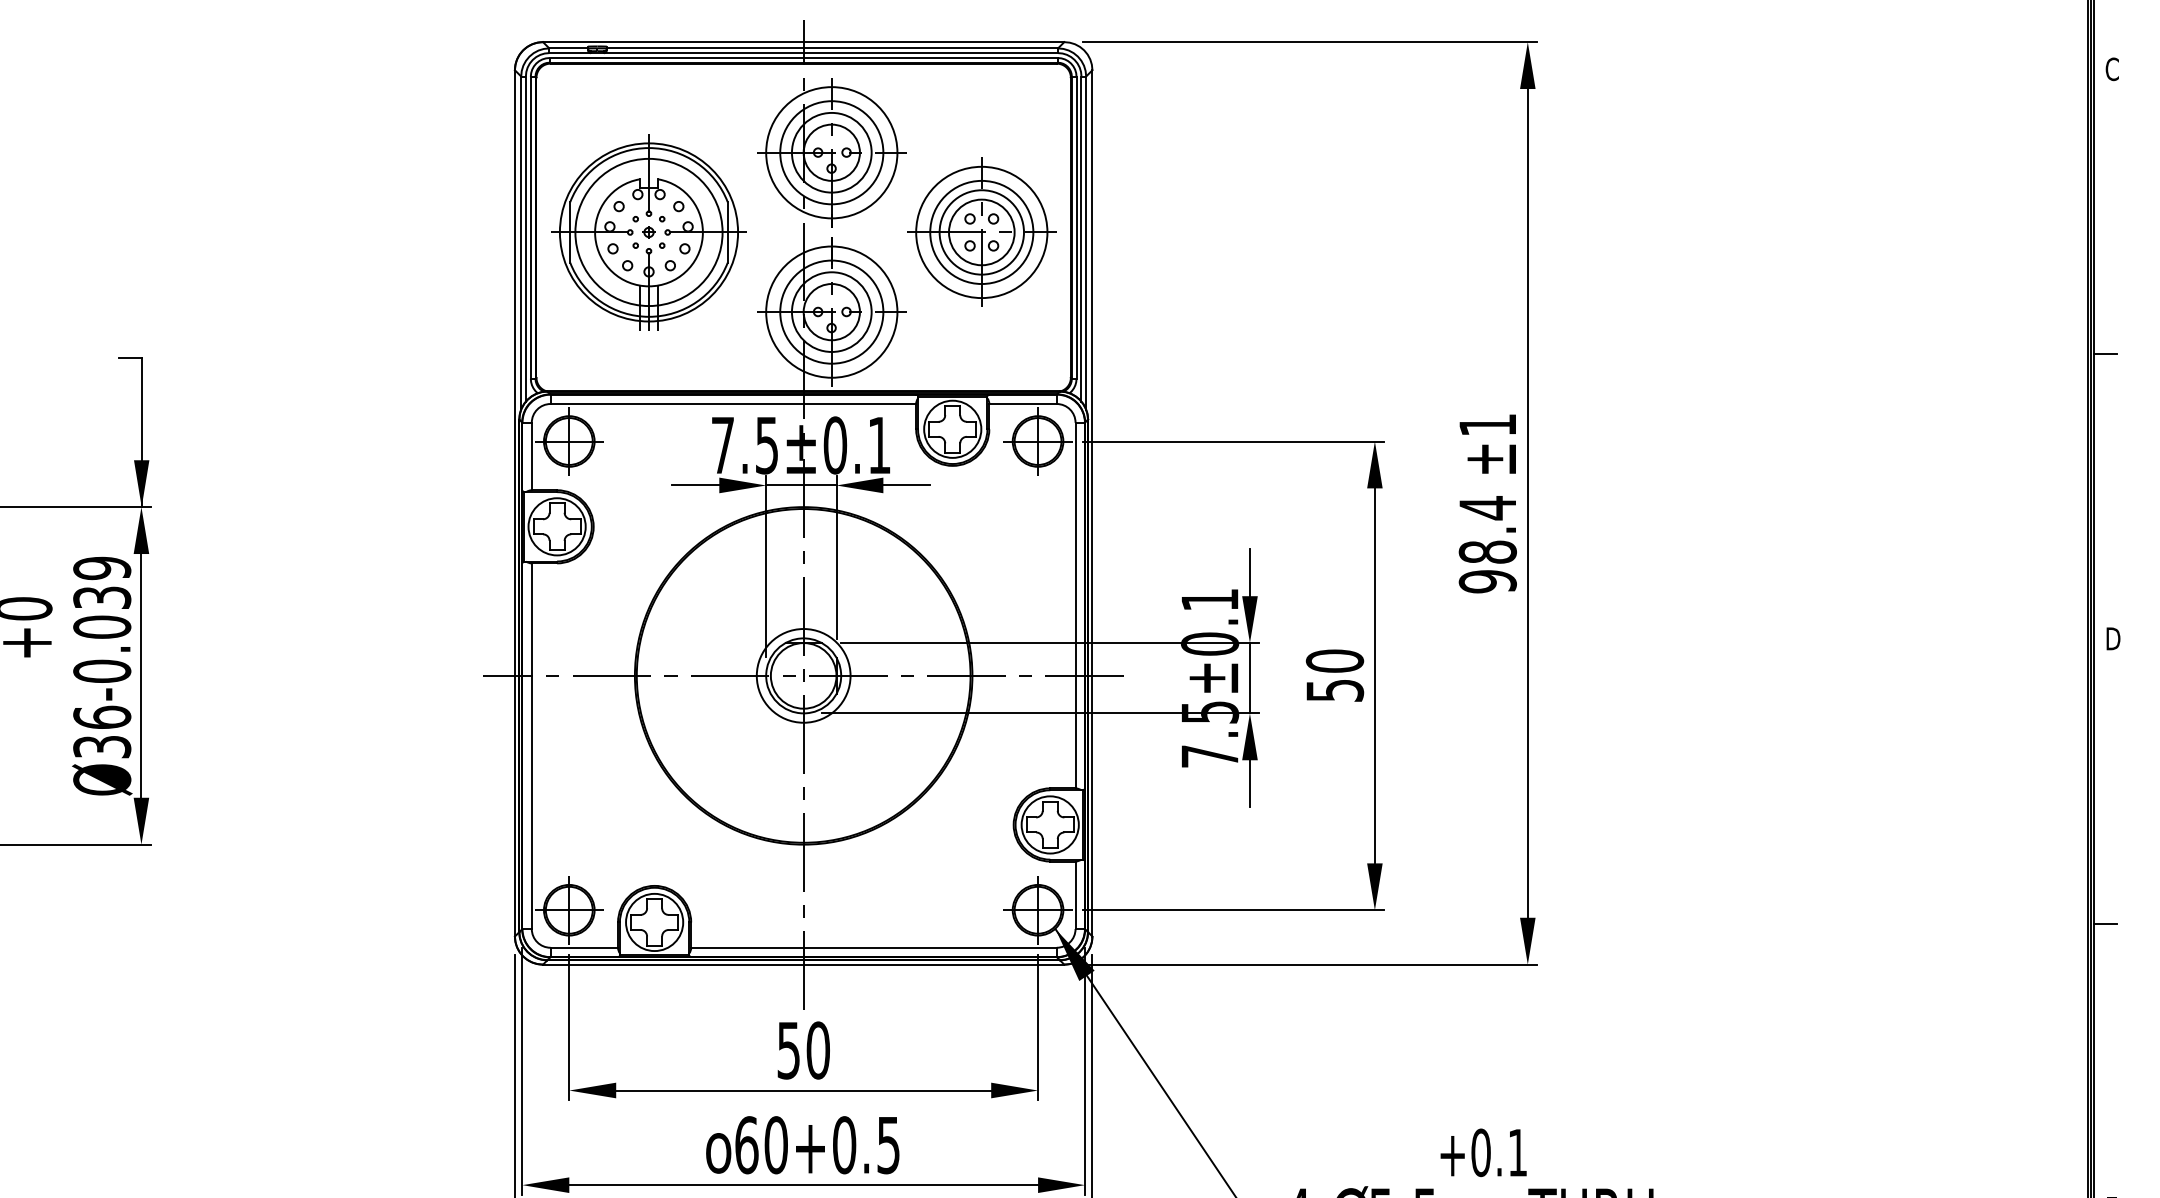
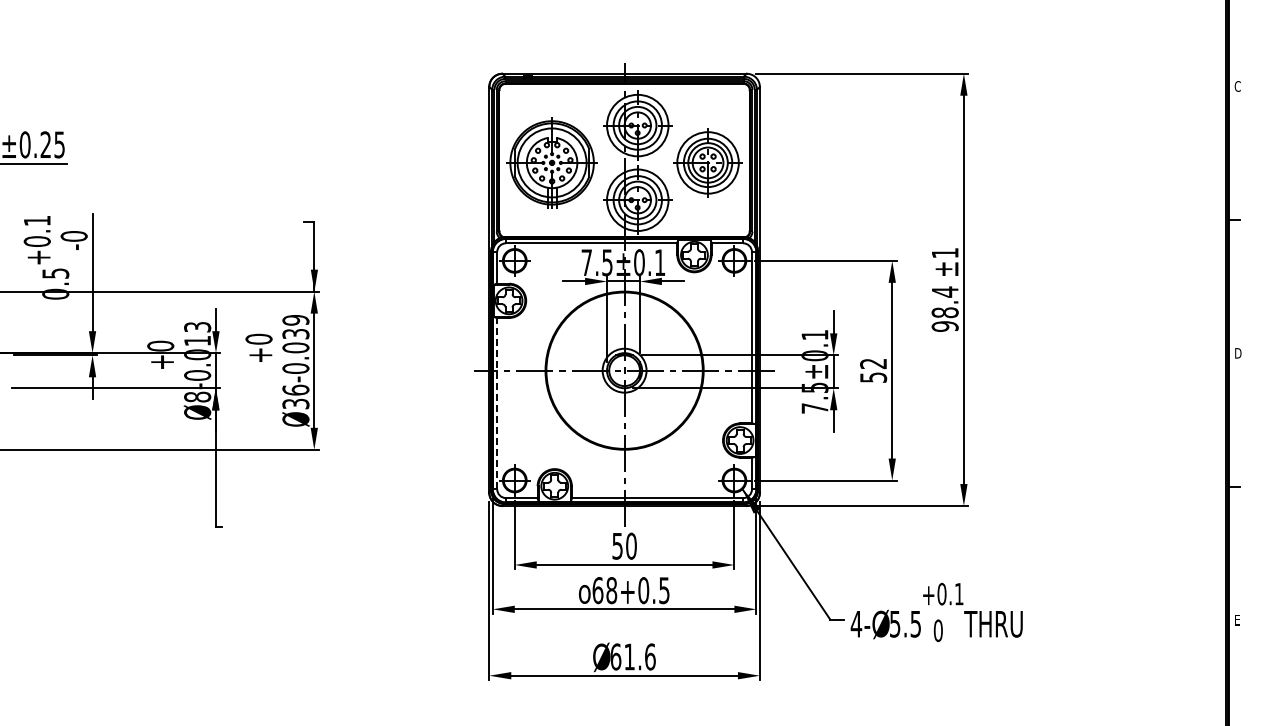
text: (1334, 660) -> (873, 363), 50 -> 52
line: (532, 745) -> (497, 403), solid -> dashed
text: (775, 1144) -> (611, 590), 60+0.5 -> 68+0.5

